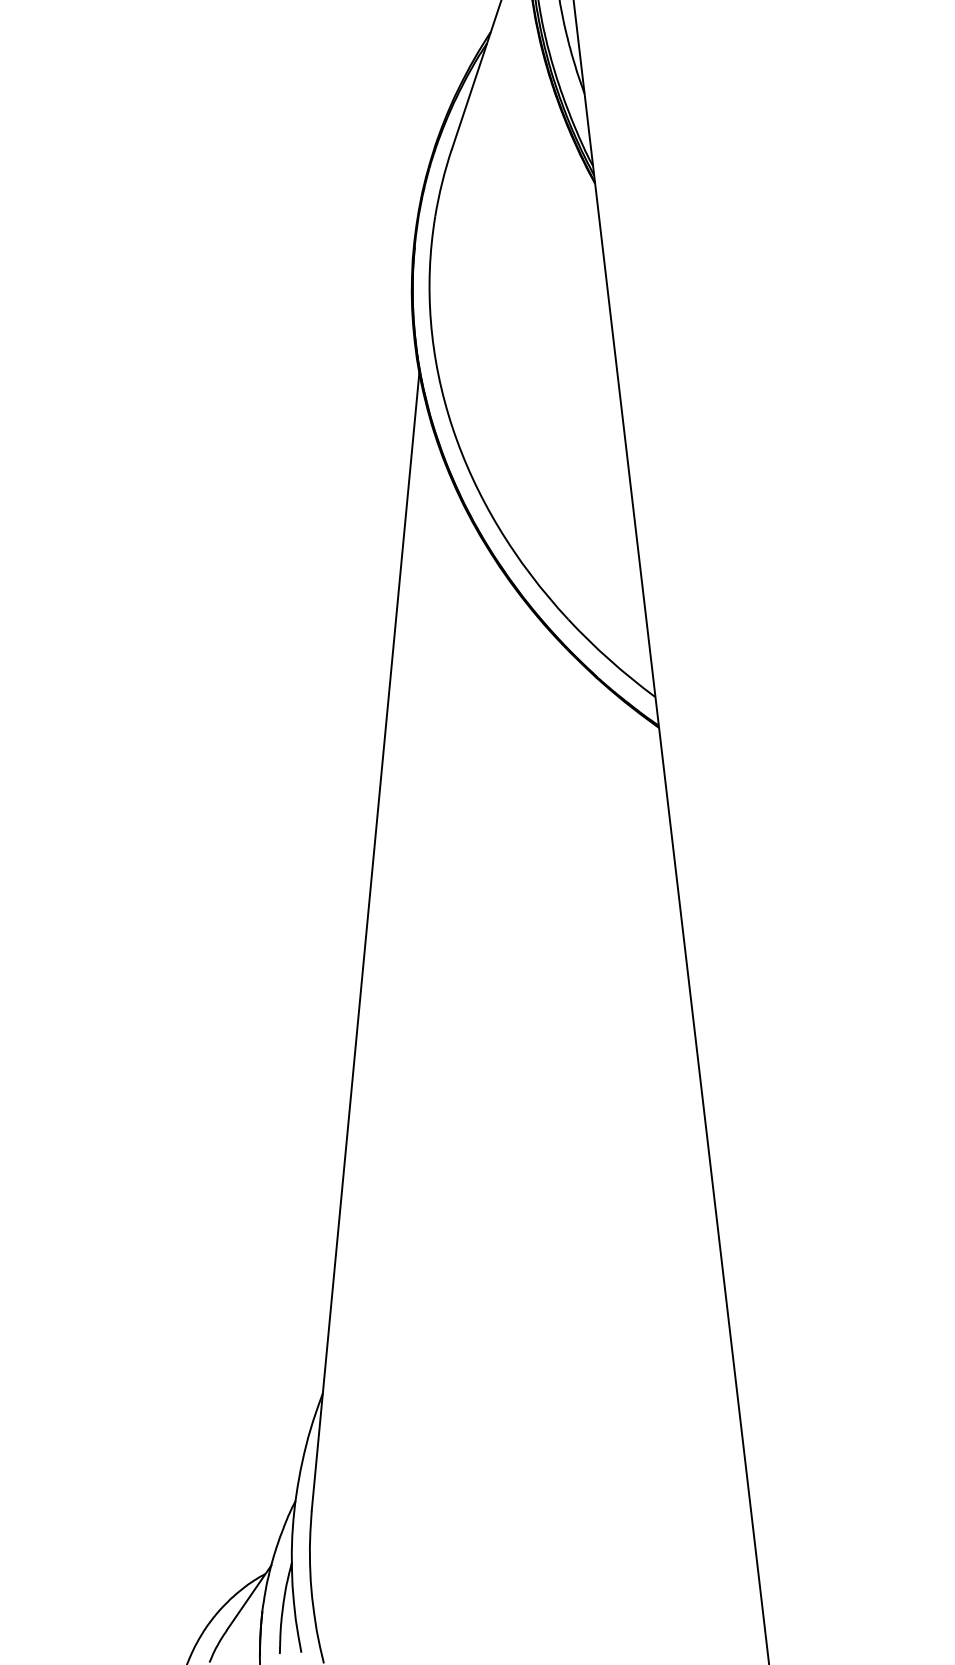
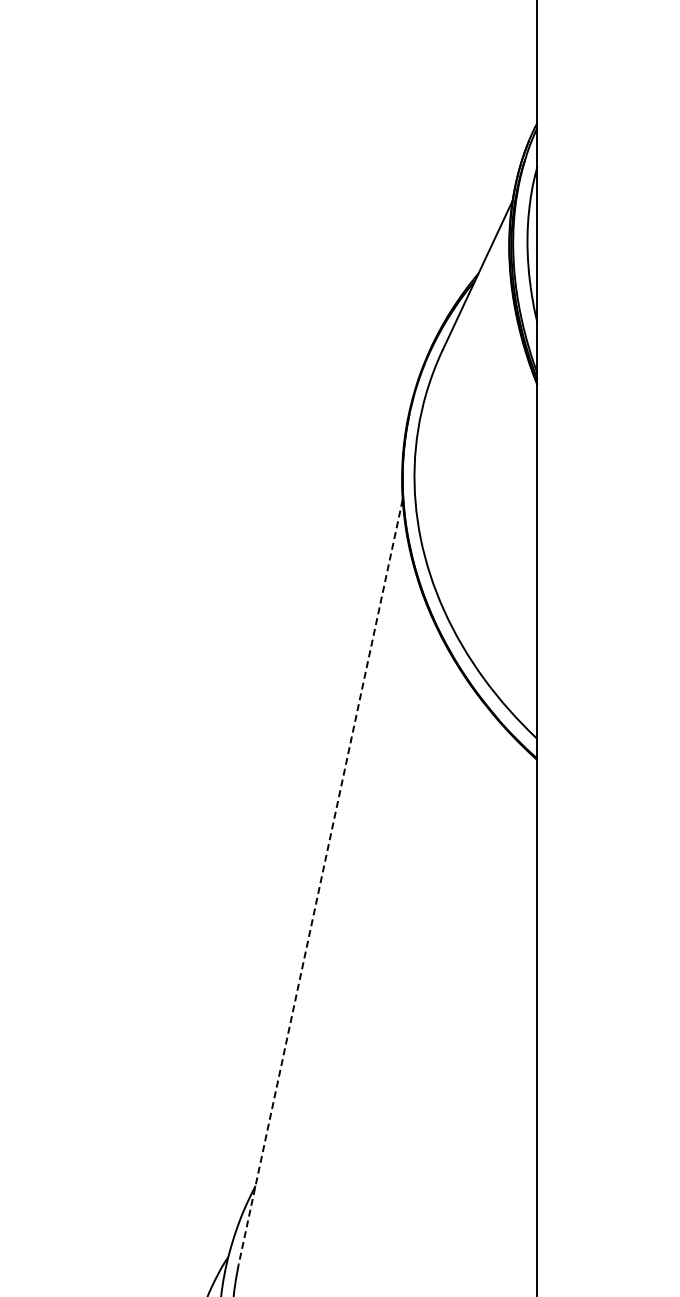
line: (365, 942) -> (320, 882), solid -> dashed

